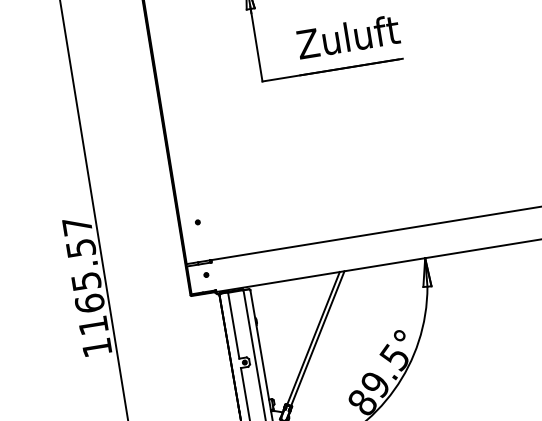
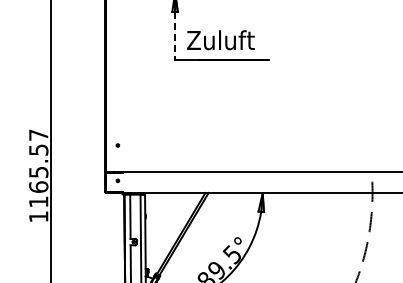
text: (347, 37) -> (220, 40), moved
line: (257, 46) -> (175, 36), solid -> dashed

